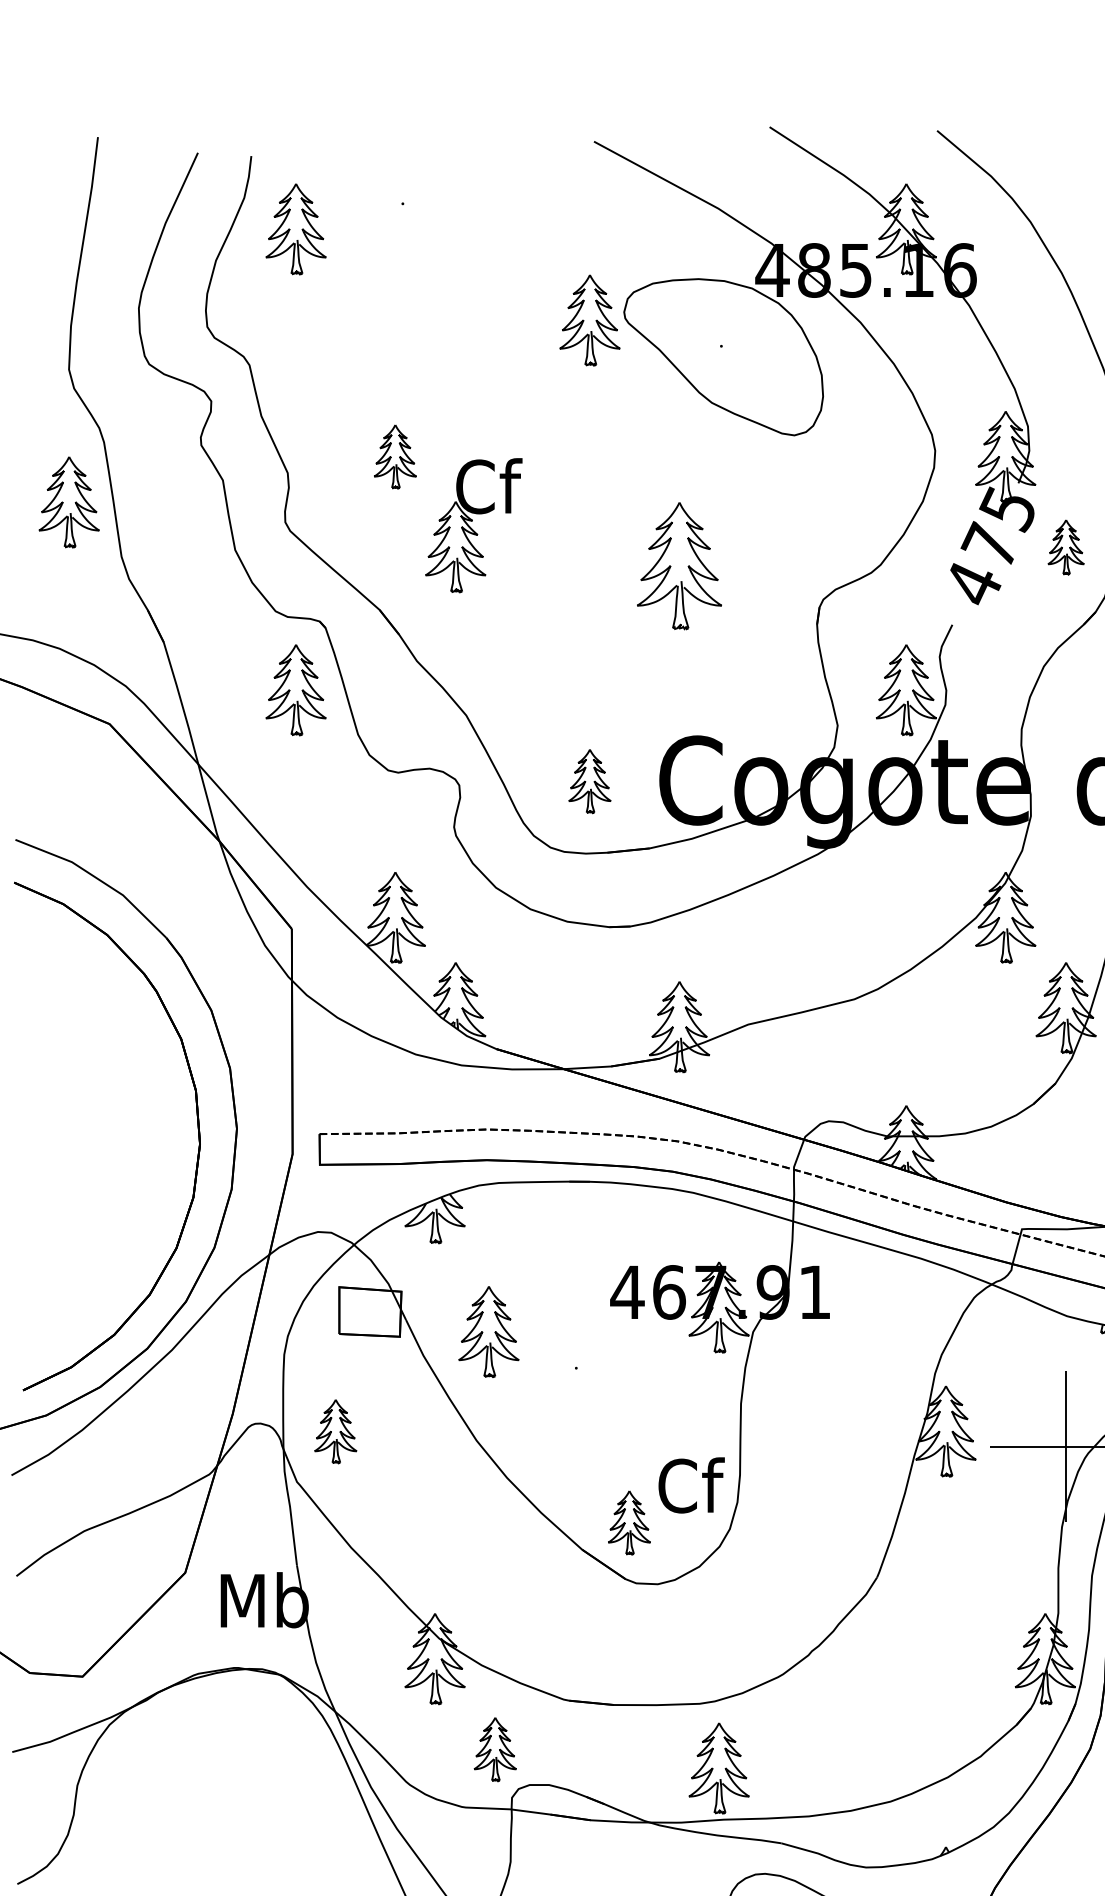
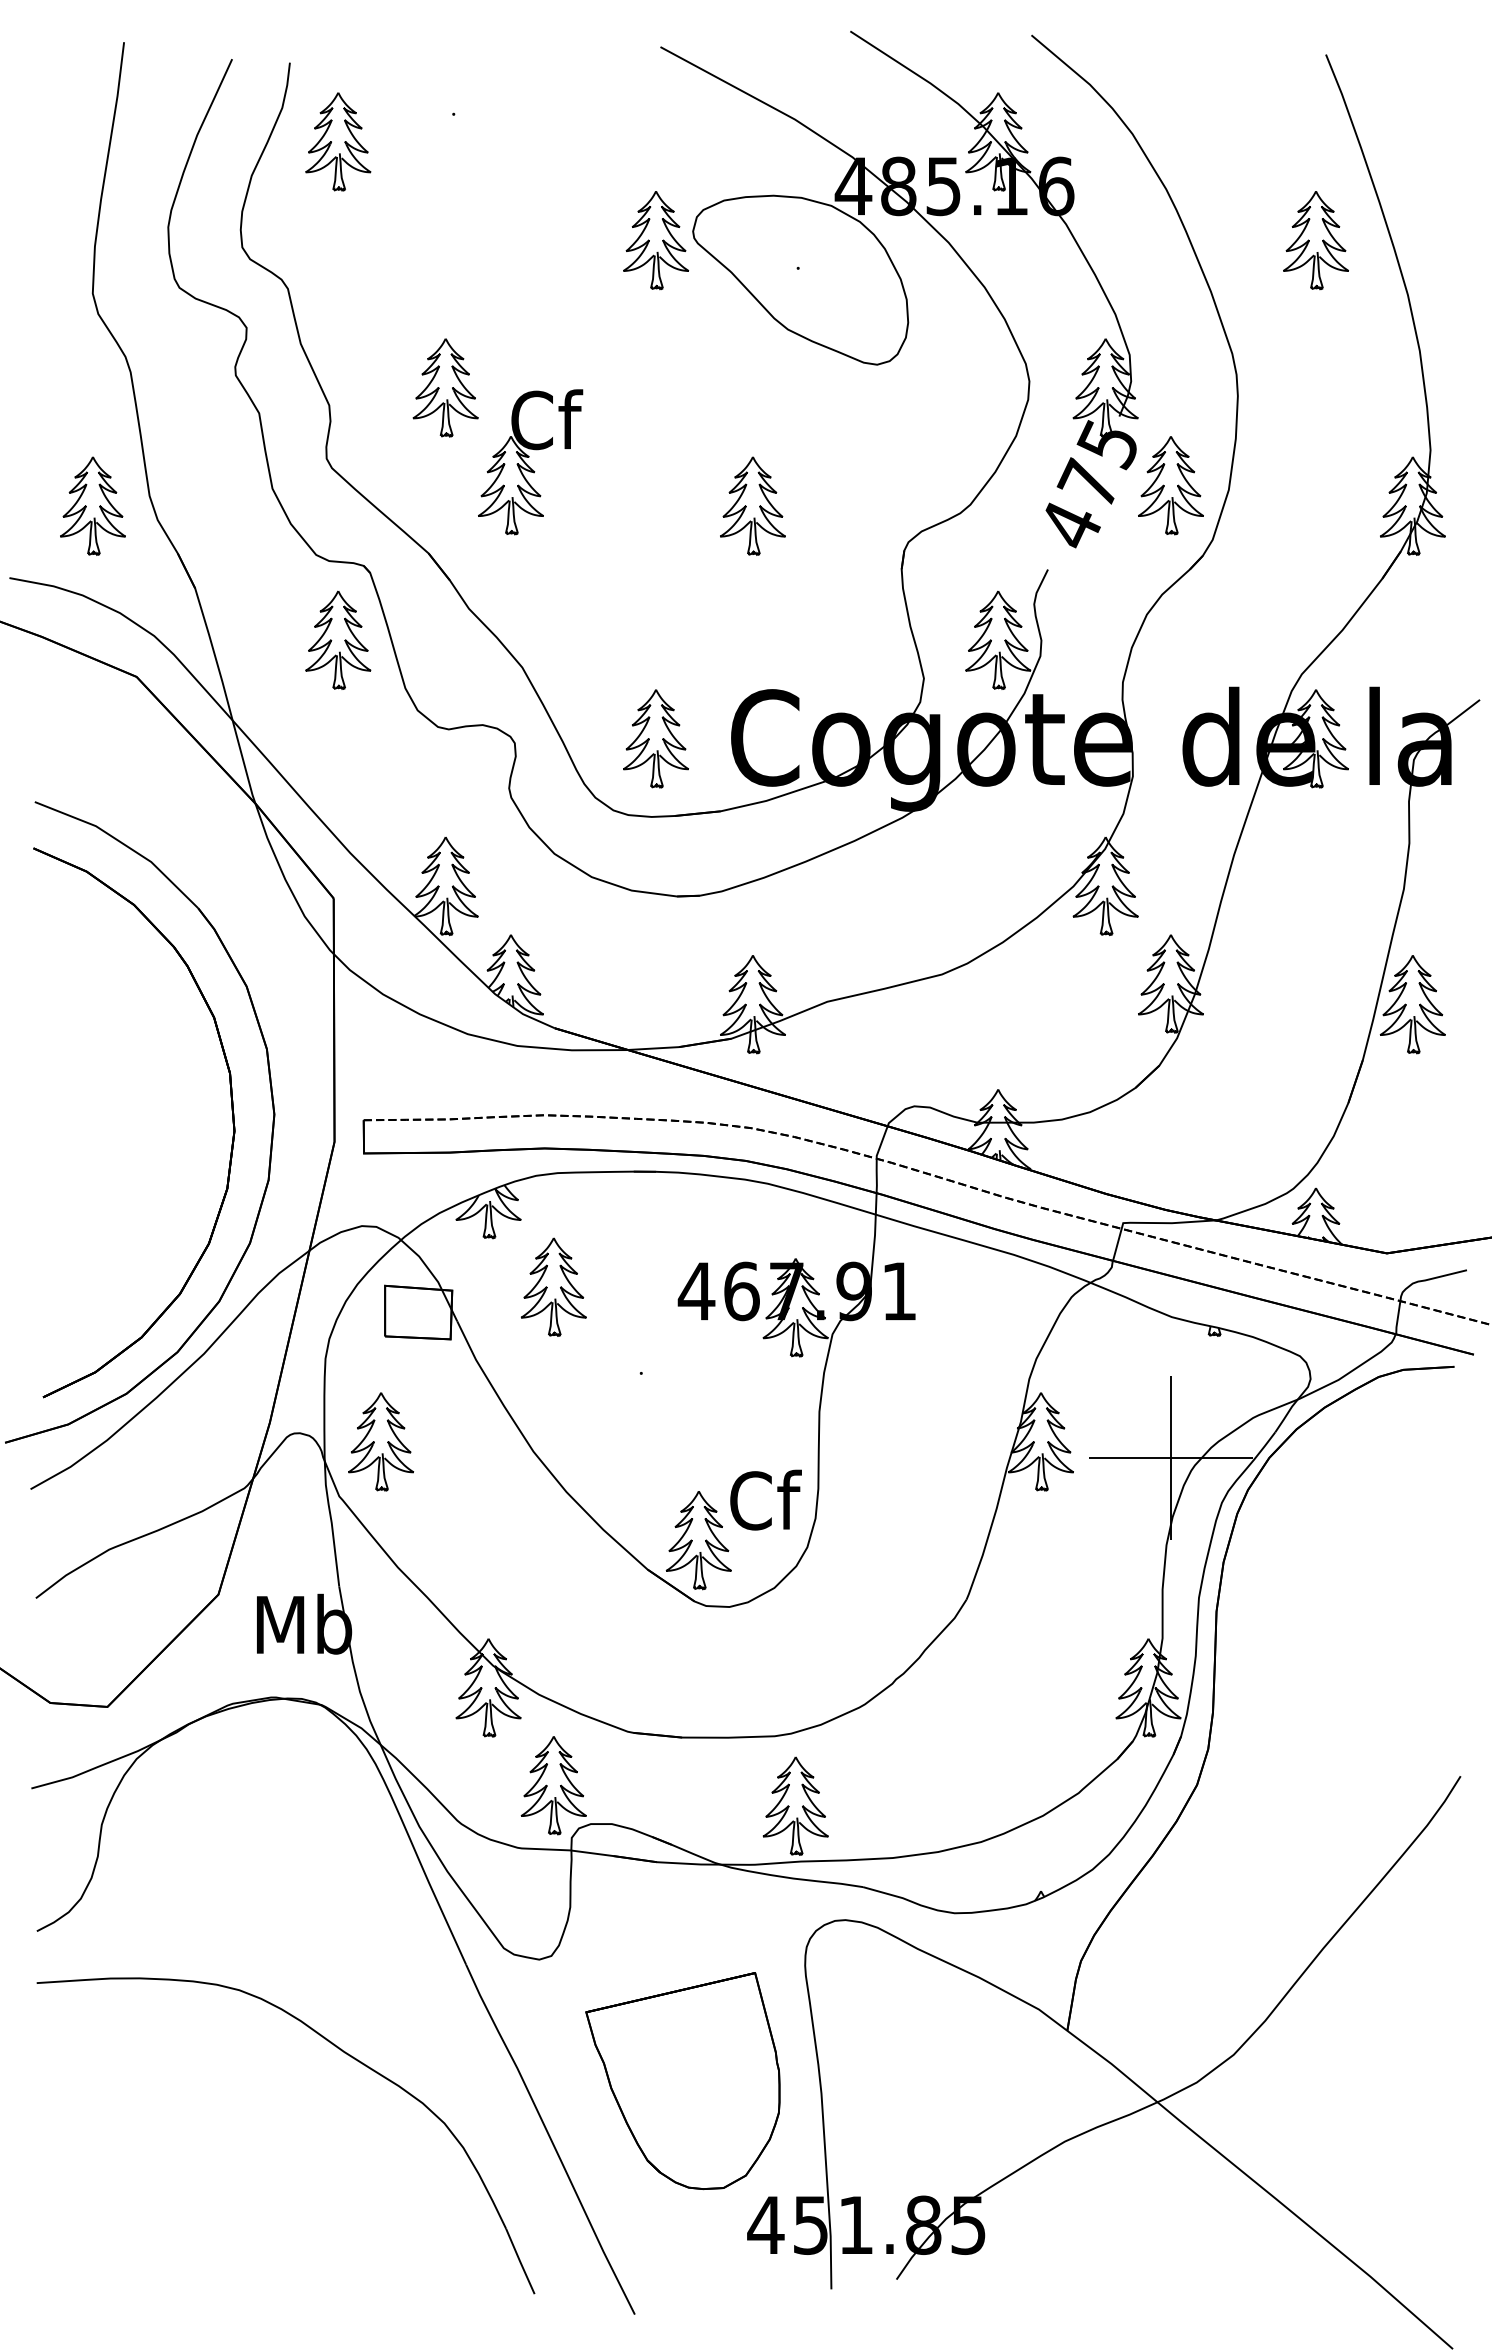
part: (395, 456) -> (445, 387), size x1.43
part: (68, 501) -> (92, 505), moved
part: (1065, 547) -> (1170, 485), size x1.67
part: (679, 565) -> (752, 505), size x0.71
part: (589, 781) -> (655, 738), size x1.43
part: (488, 1331) -> (553, 1286), moved
part: (336, 1431) -> (381, 1441), size x1.43
part: (629, 1522) -> (698, 1540), size x1.43
part: (495, 1749) -> (553, 1785), size x1.43

